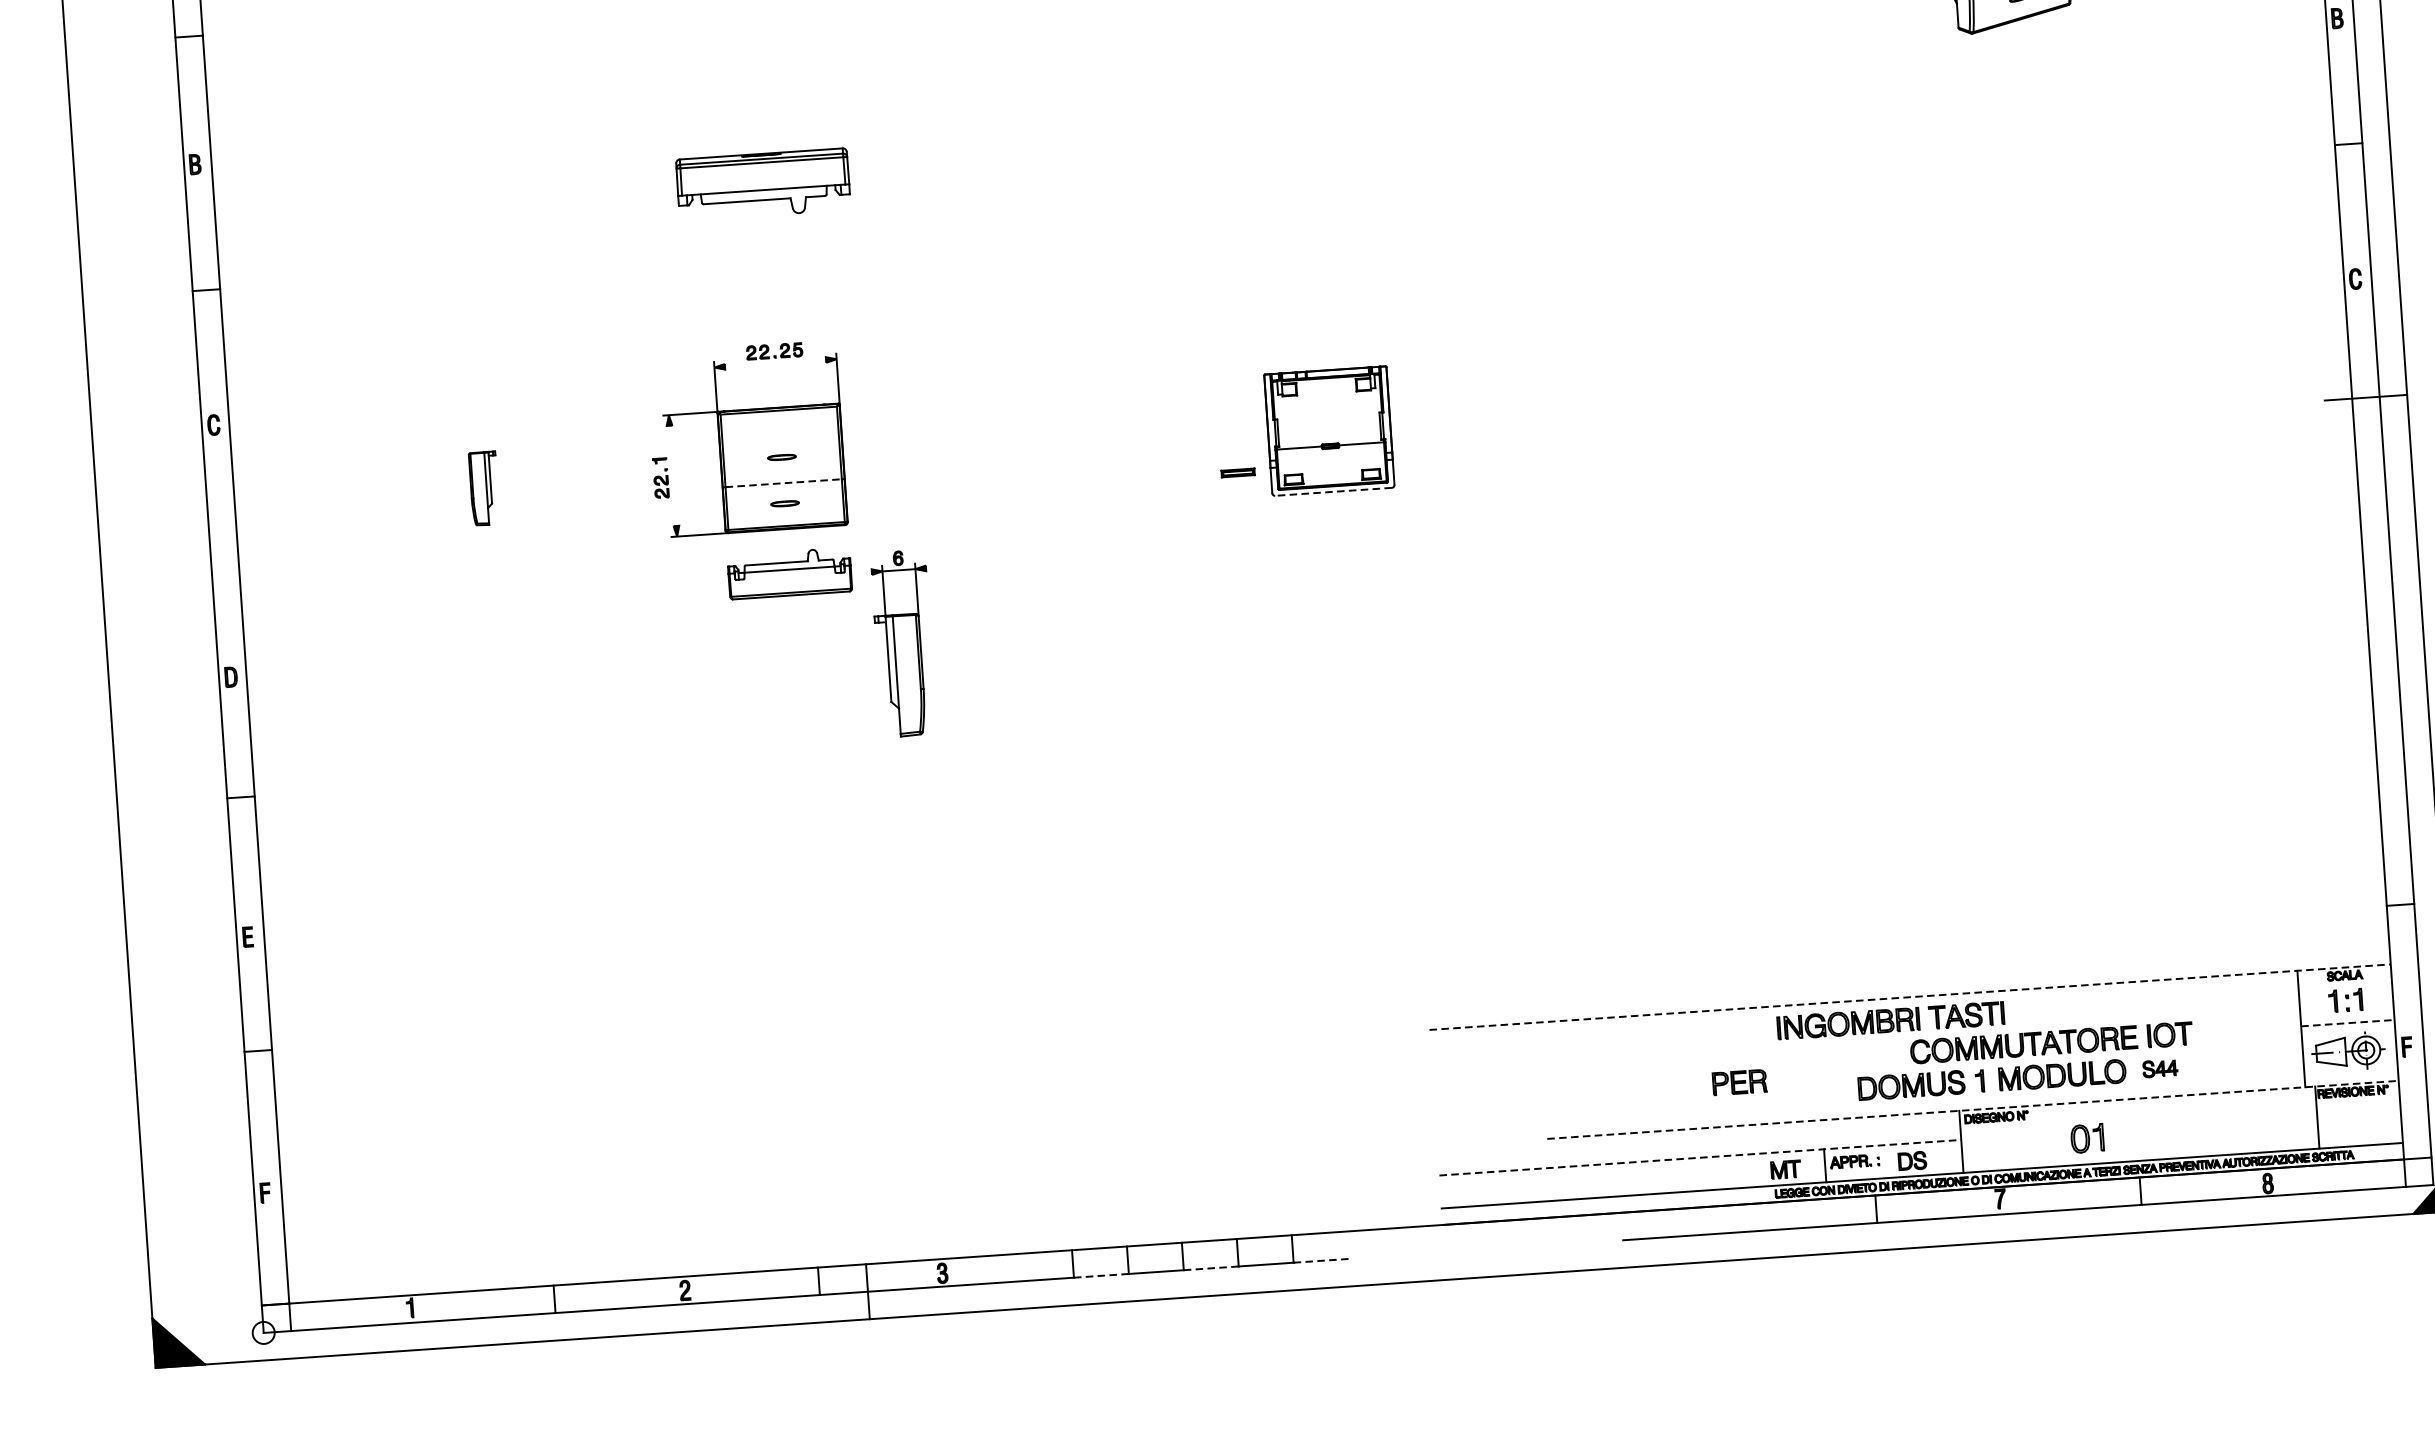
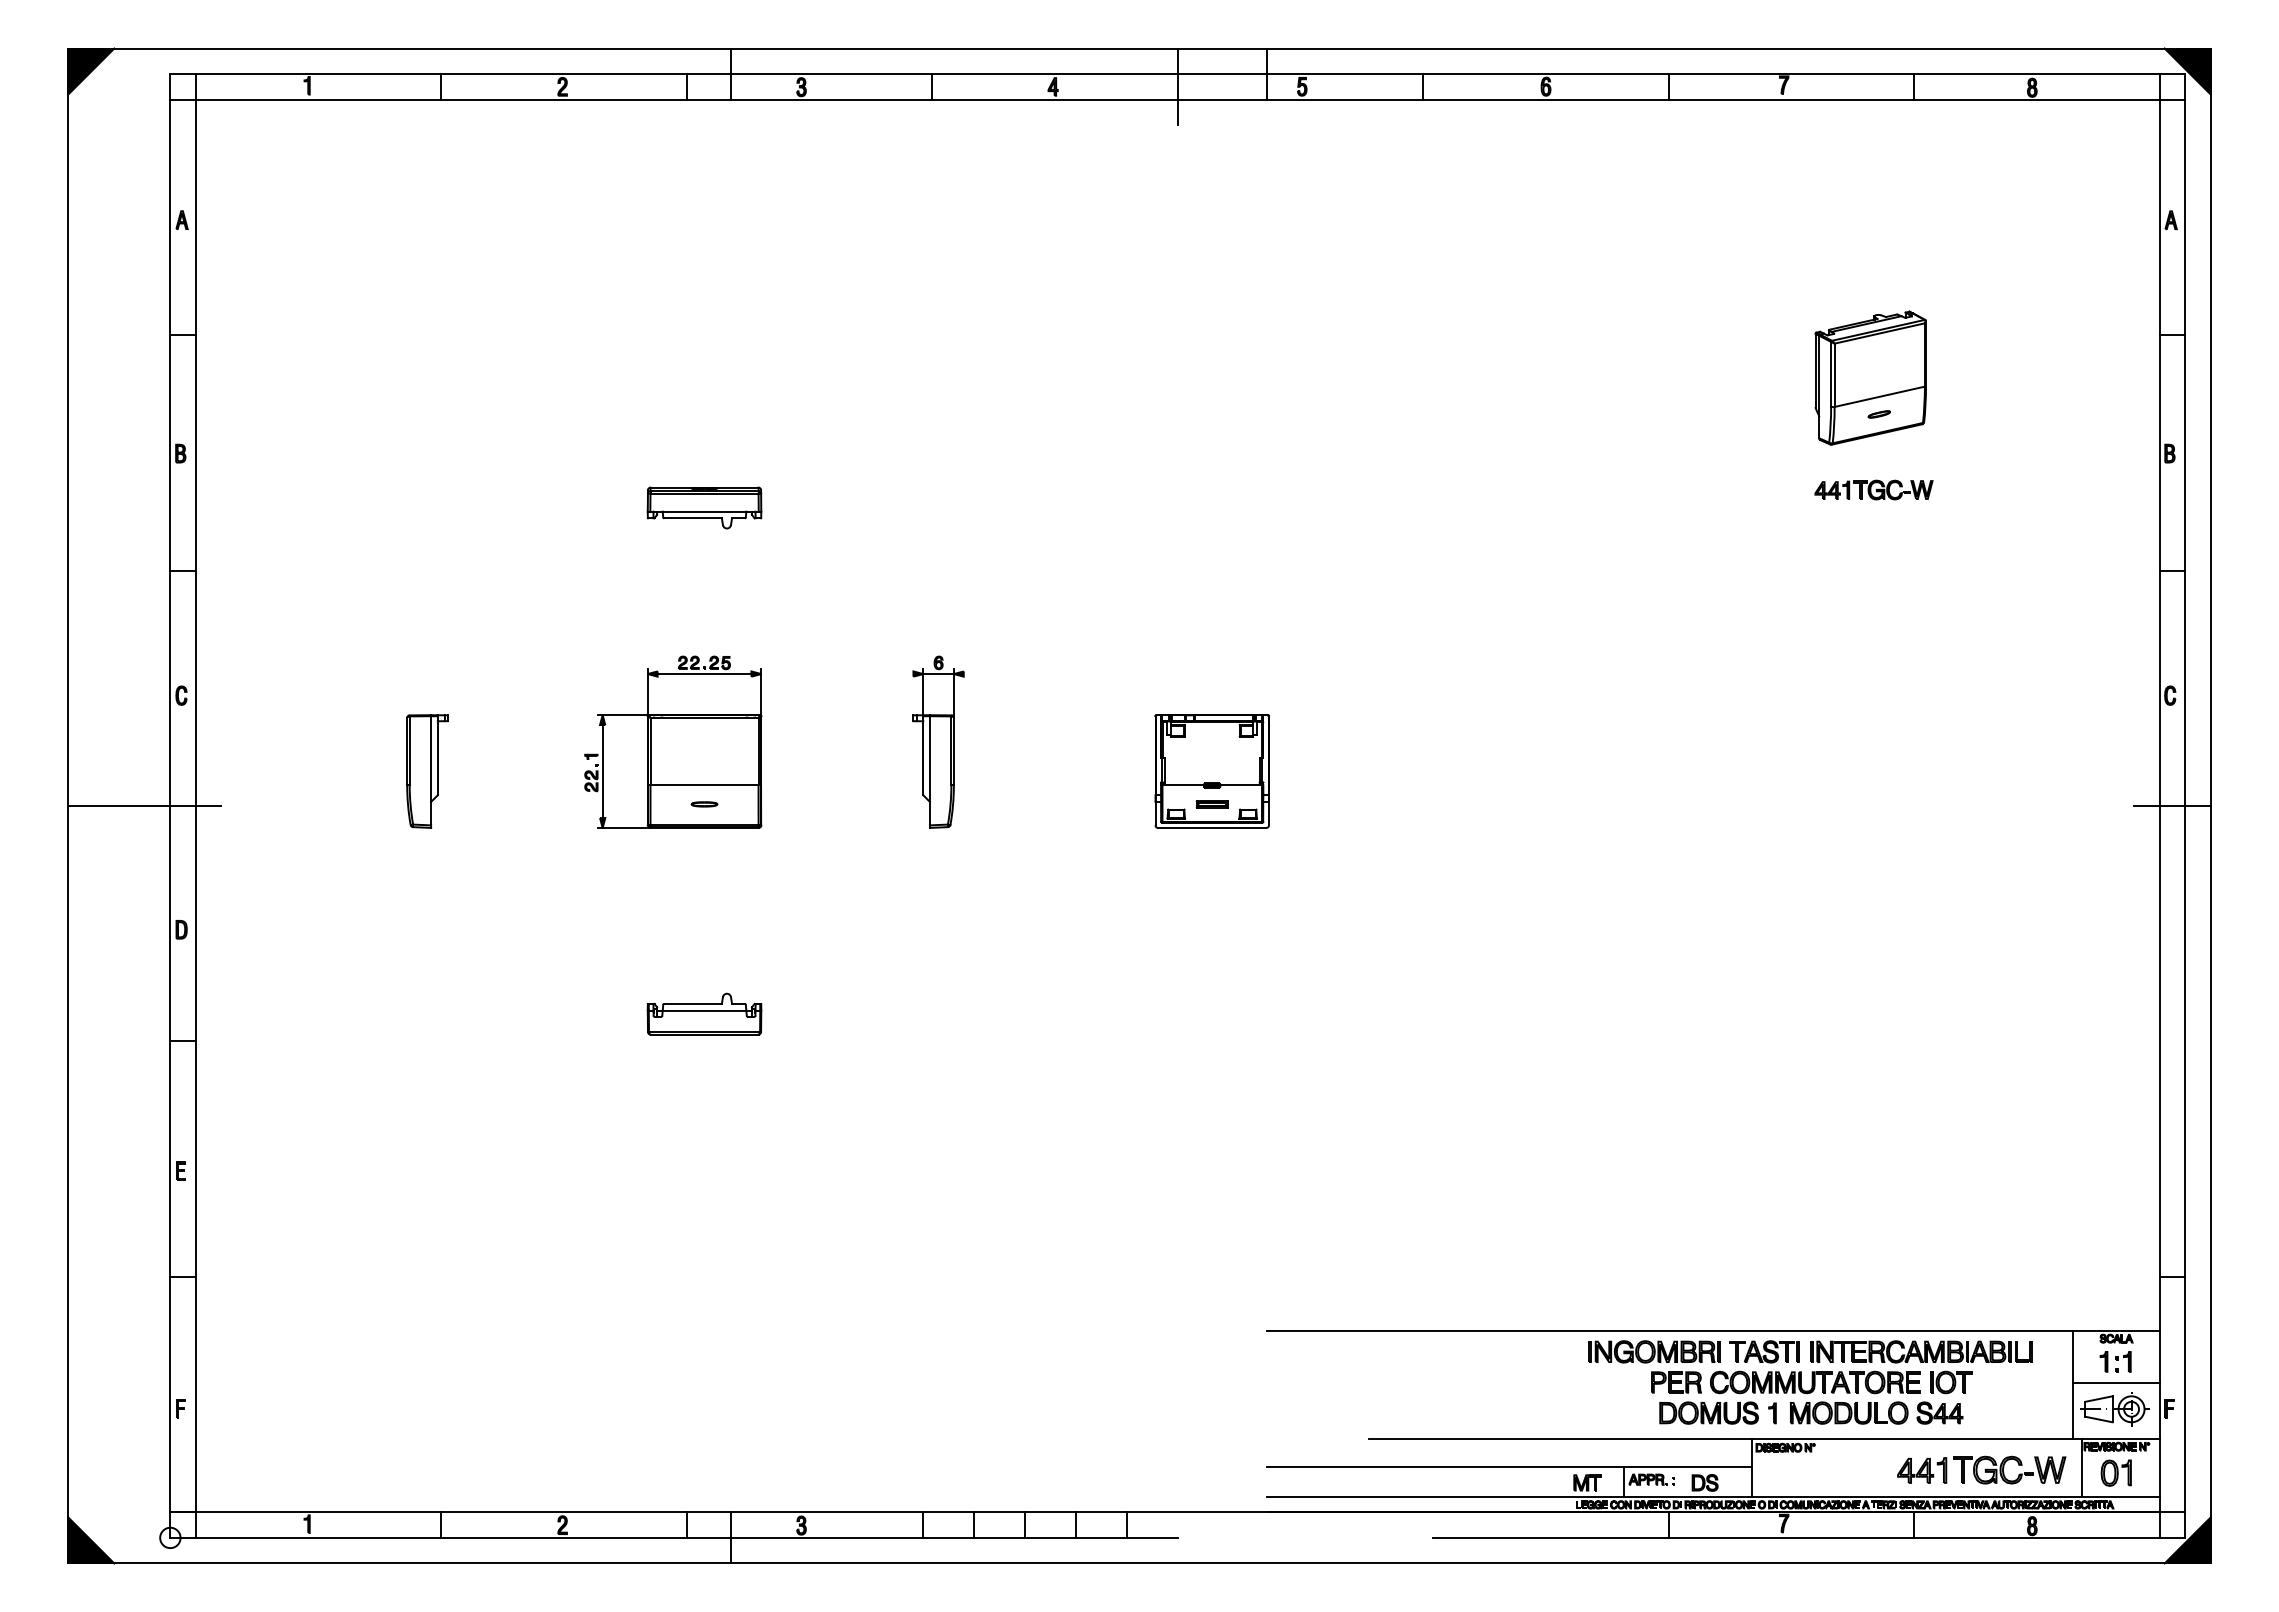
part: (2020, 78) -> (1873, 489), added
part: (763, 184) -> (704, 507), size x0.71
line: (775, 363) -> (704, 674), added
part: (781, 457) -> (704, 761), removed
part: (1237, 473) -> (1211, 804), moved
line: (672, 475) -> (602, 771), added
line: (784, 483) -> (705, 785), dashed -> solid
part: (484, 488) -> (427, 771), size x1.67
line: (1332, 491) -> (1211, 827), dashed -> solid
line: (182, 547) -> (144, 806), added
part: (789, 572) -> (704, 1013), moved
part: (903, 642) -> (938, 741), moved
line: (1910, 997) -> (1713, 1331), dashed -> solid
part: (2135, 1003) -> (1921, 1351), added
line: (2348, 1022) -> (2116, 1382), dashed -> solid
part: (2159, 1067) -> (1939, 1412), size x1.43
part: (1739, 1082) -> (1676, 1382), moved
line: (1973, 1109) -> (1764, 1439), dashed -> solid
part: (2209, 1126) -> (1981, 1469), added
part: (2086, 1137) -> (2115, 1472), moved
line: (1700, 1157) -> (1509, 1466), dashed -> solid
line: (1321, 1260) -> (1152, 1537), dashed -> solid
line: (1211, 1267) -> (1050, 1537), dashed -> solid
line: (1101, 1275) -> (948, 1537), dashed -> solid

